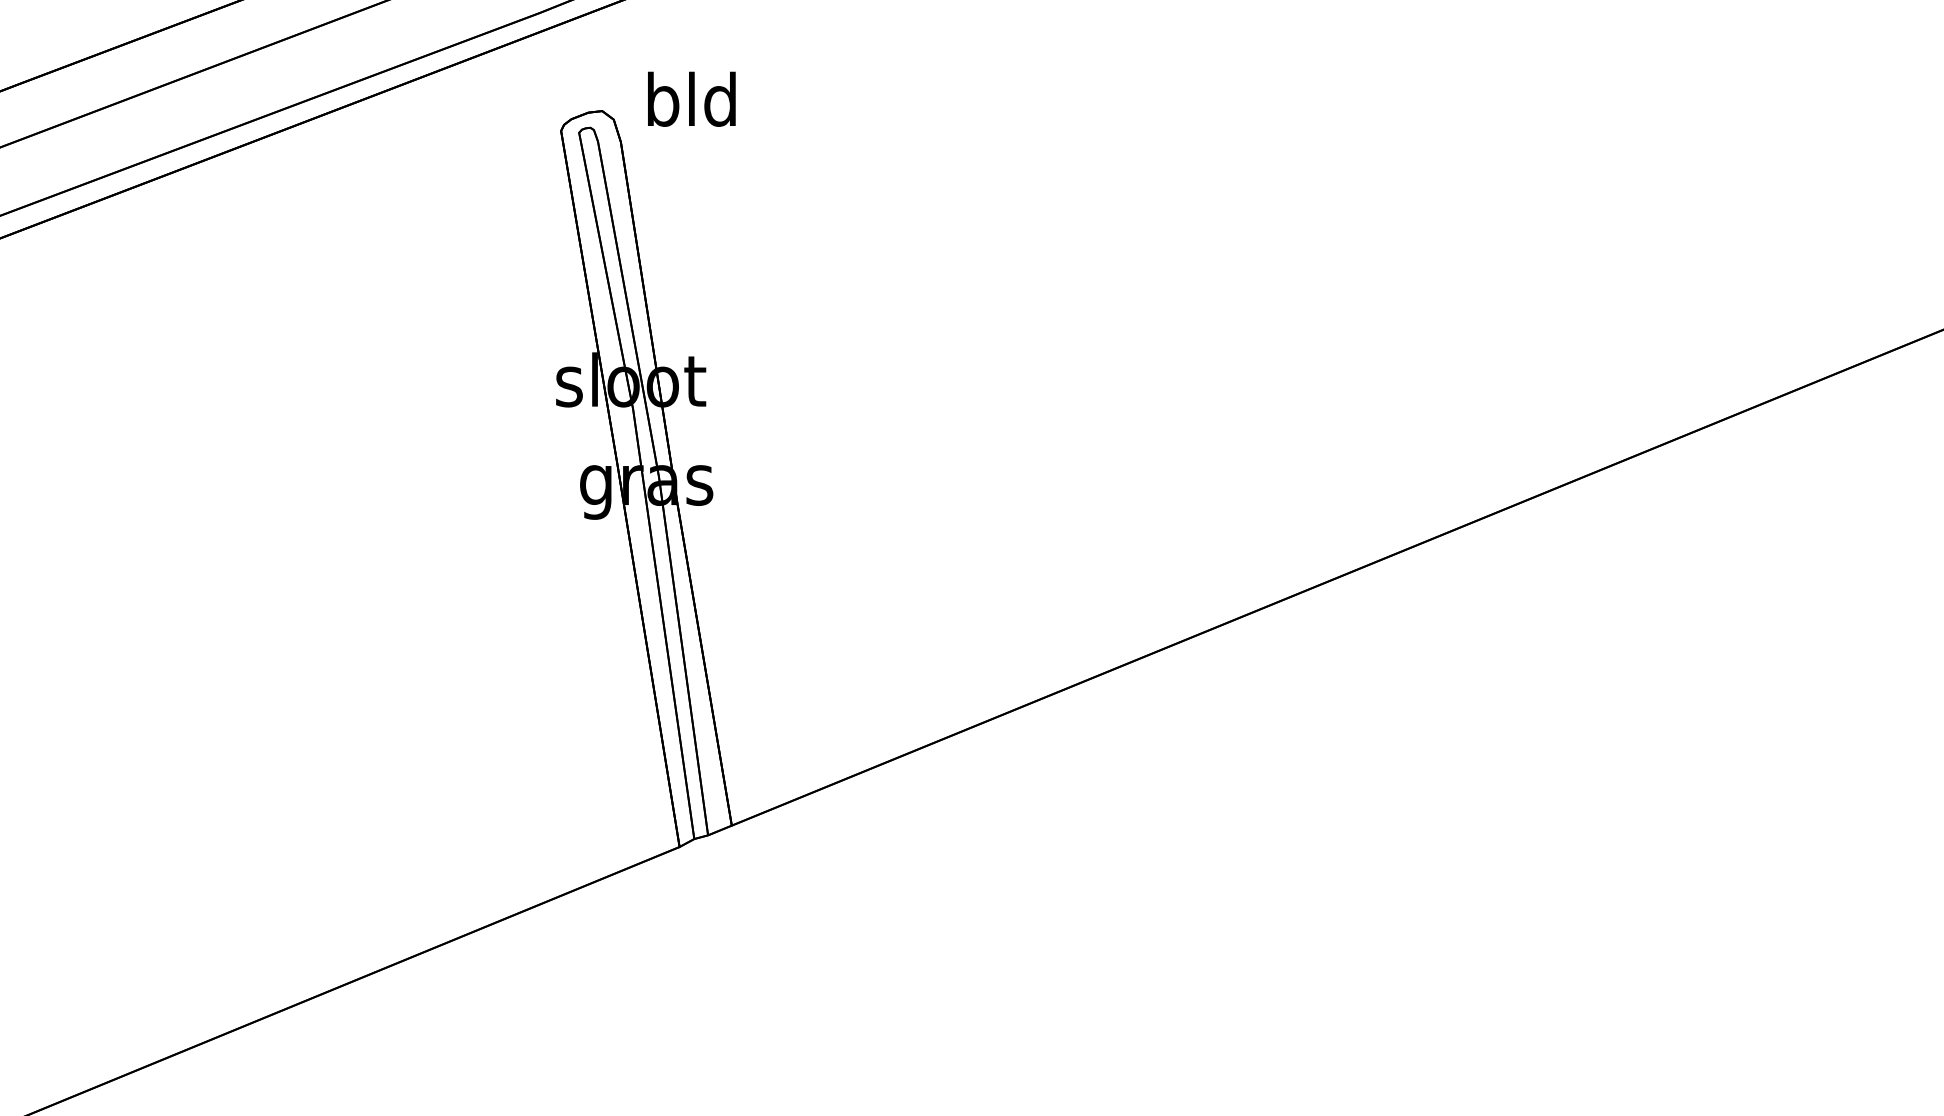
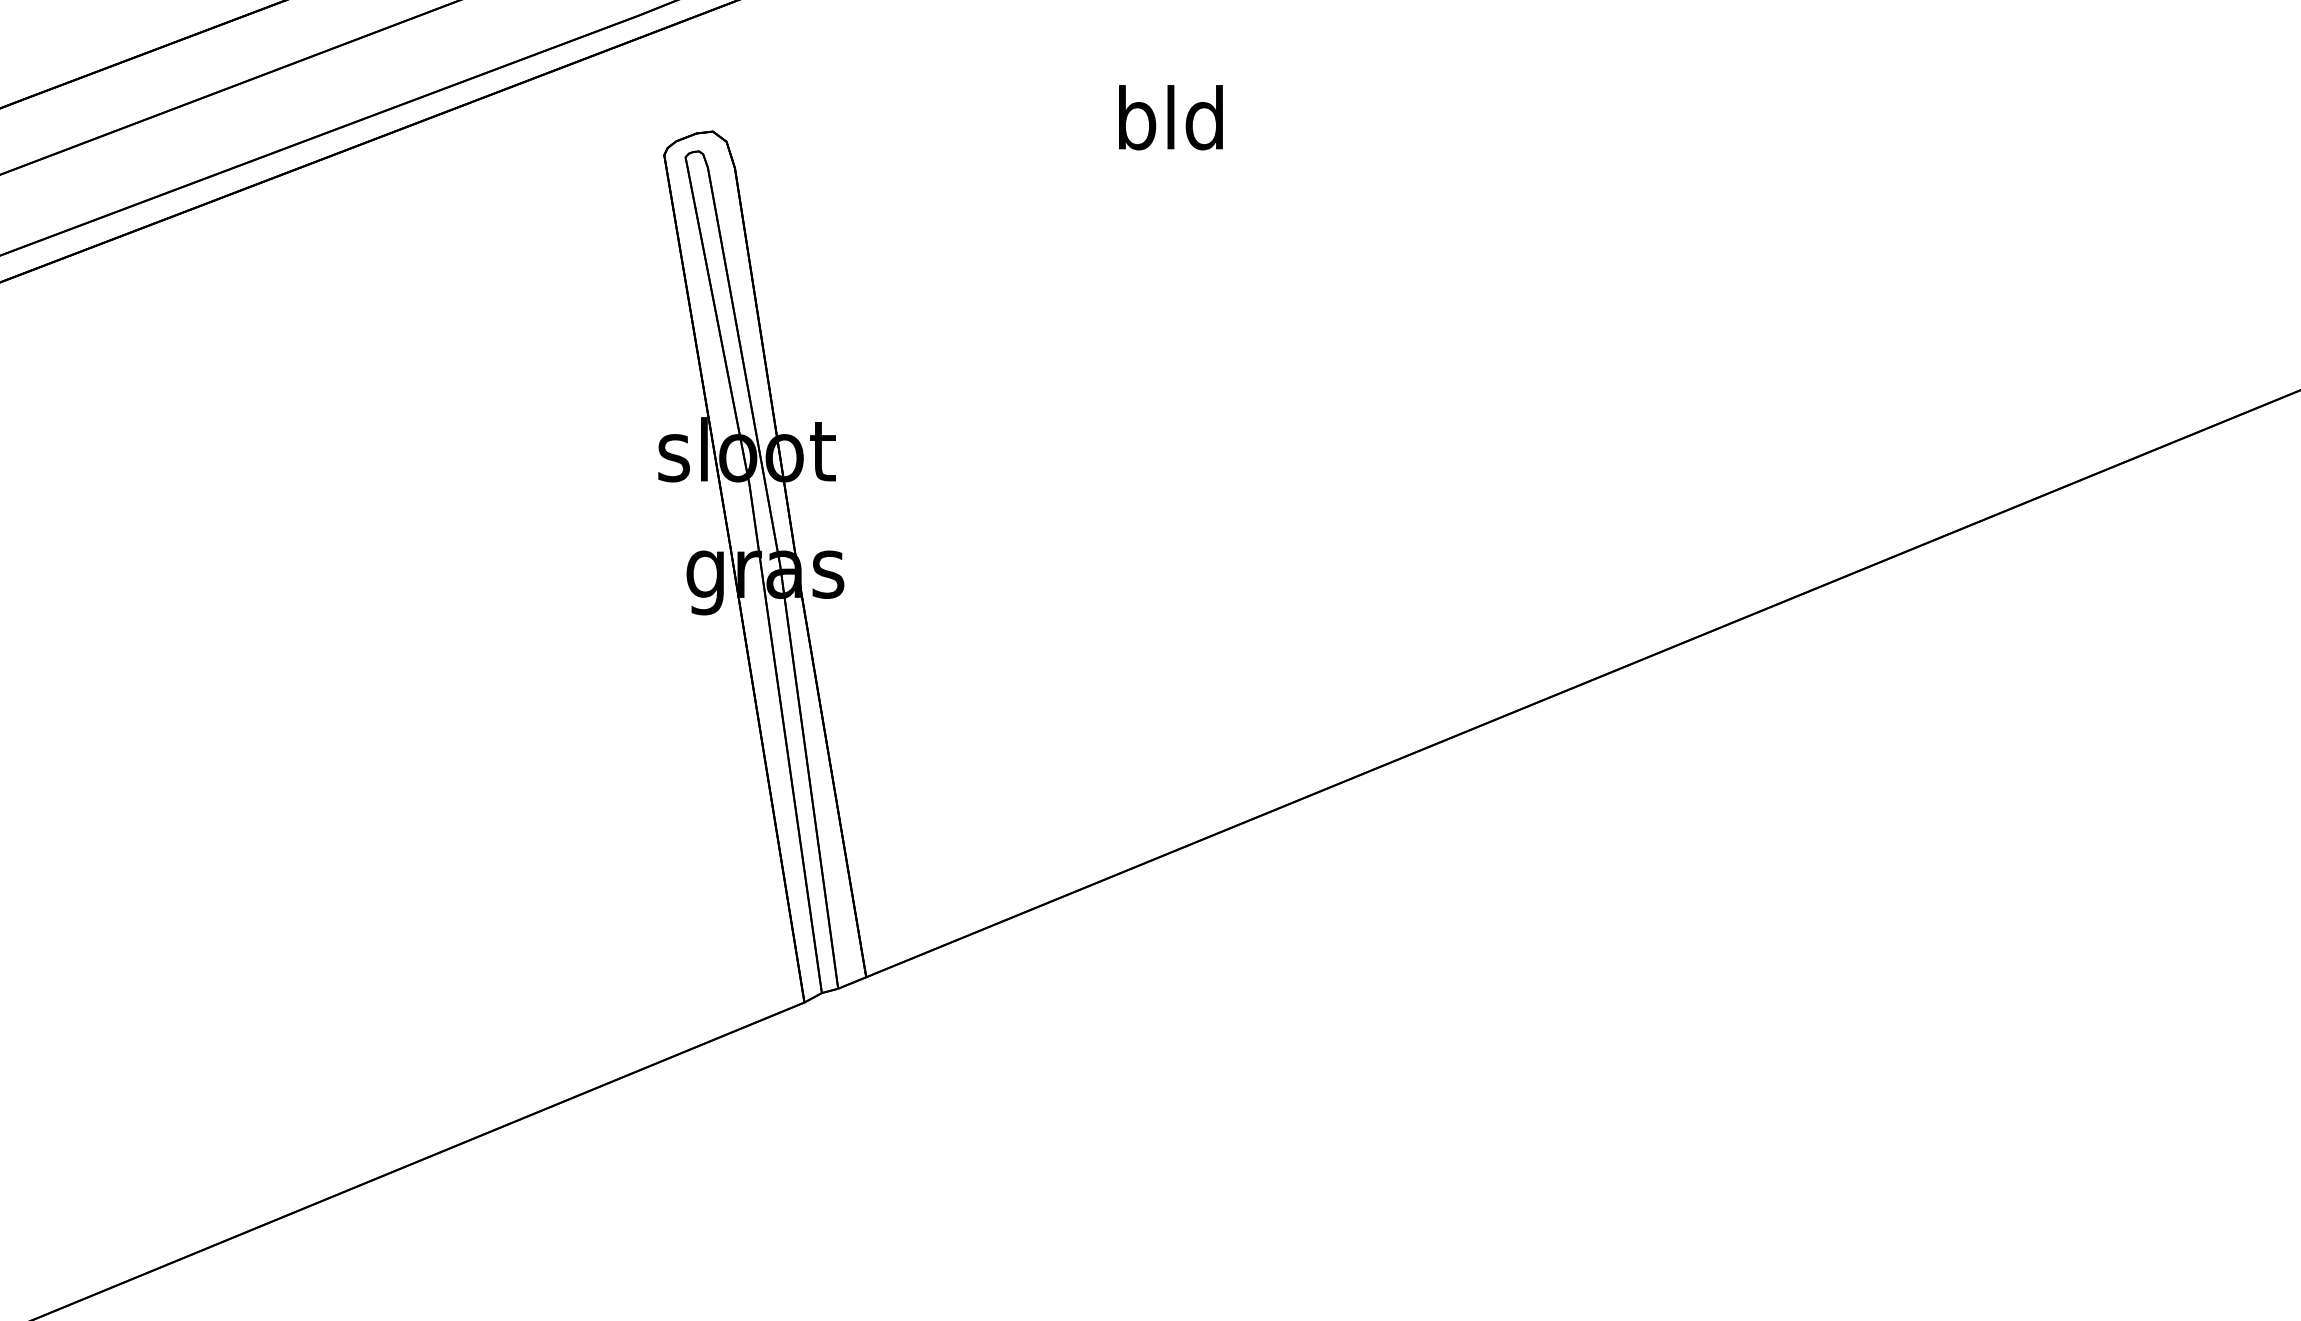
text: (691, 99) -> (1170, 117), moved

